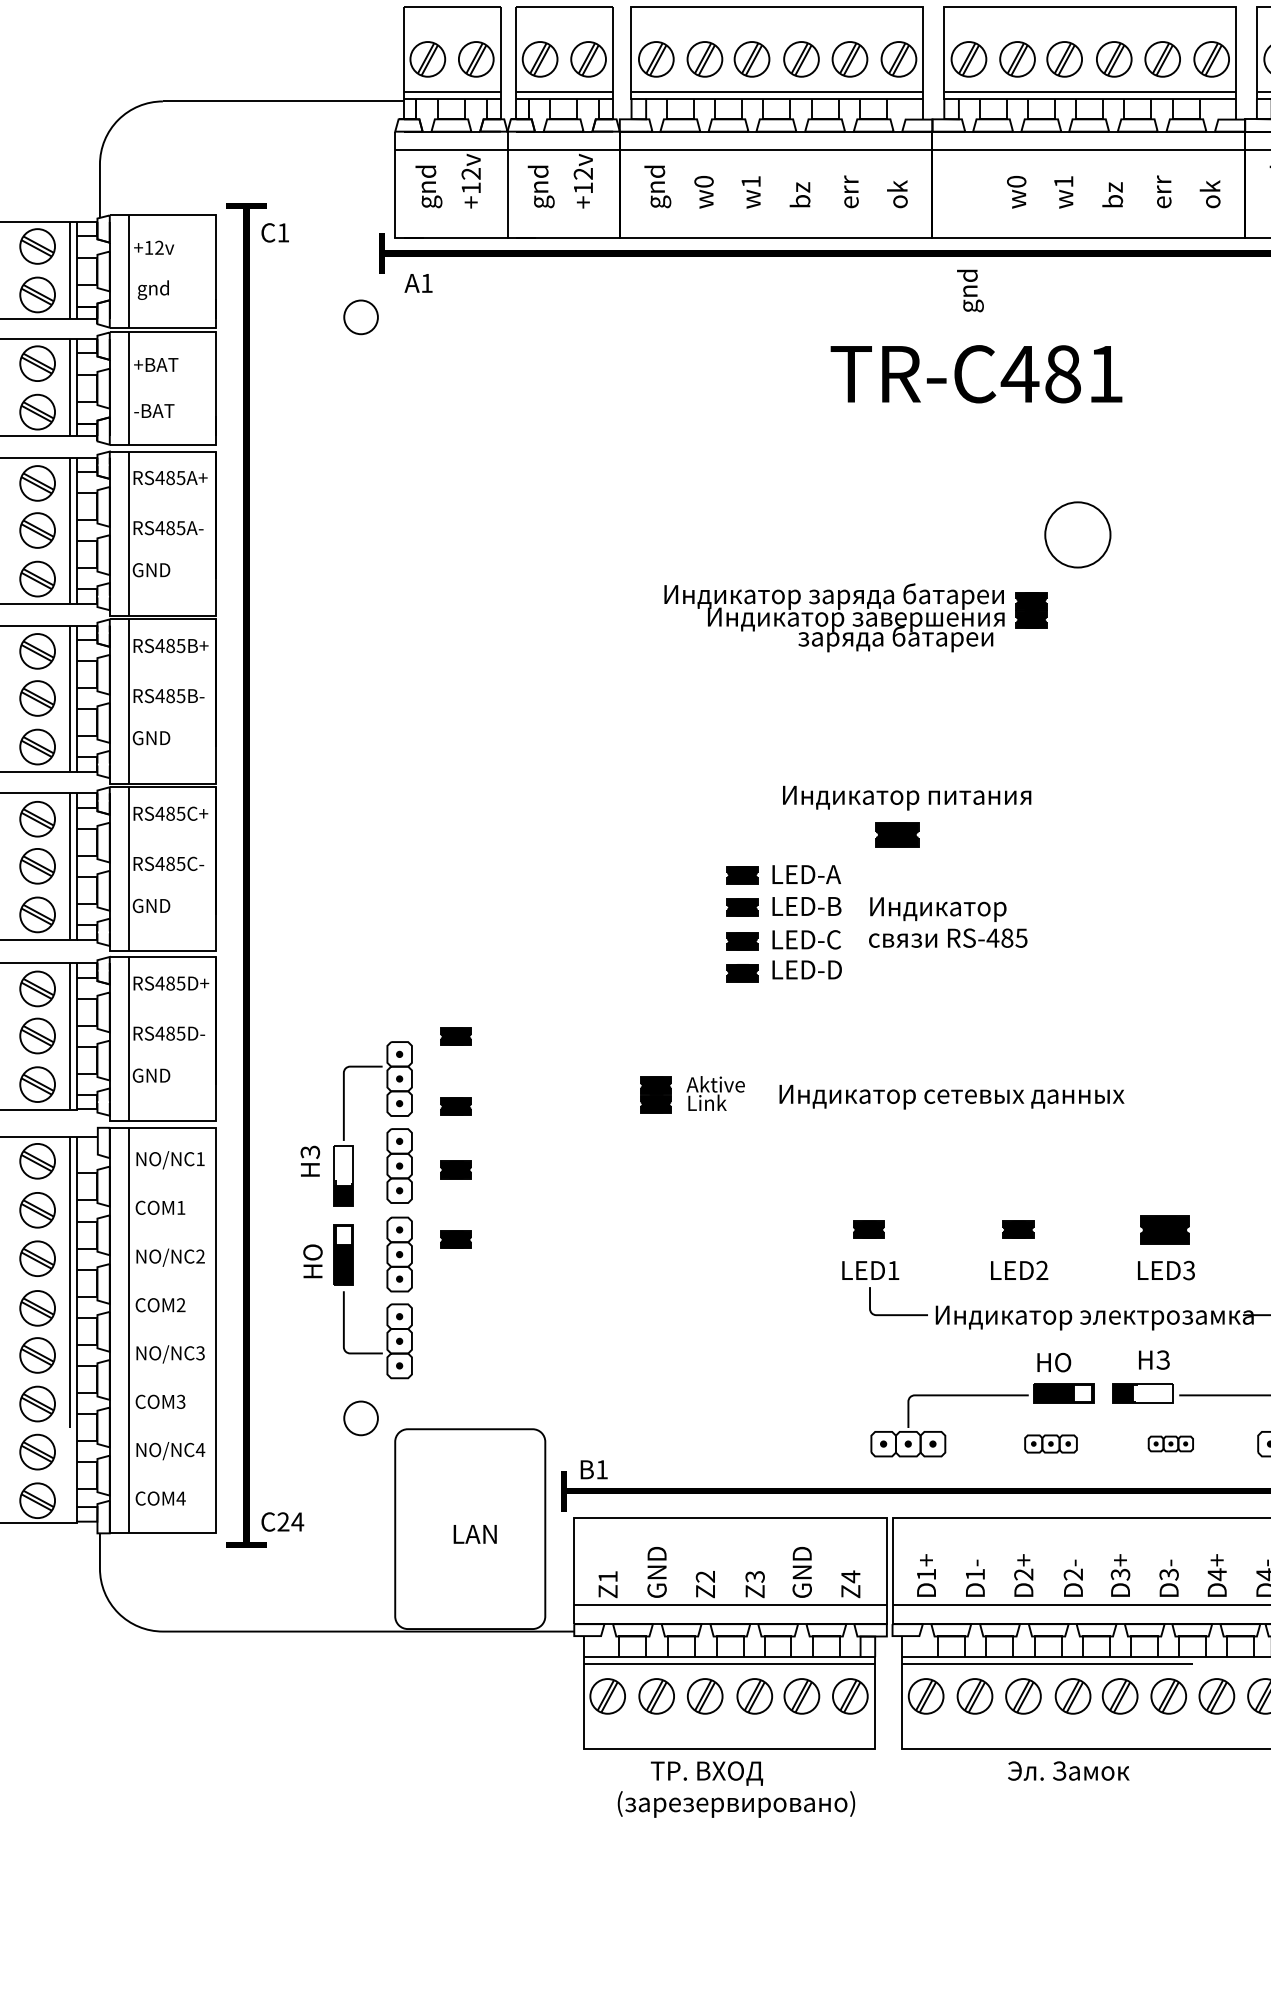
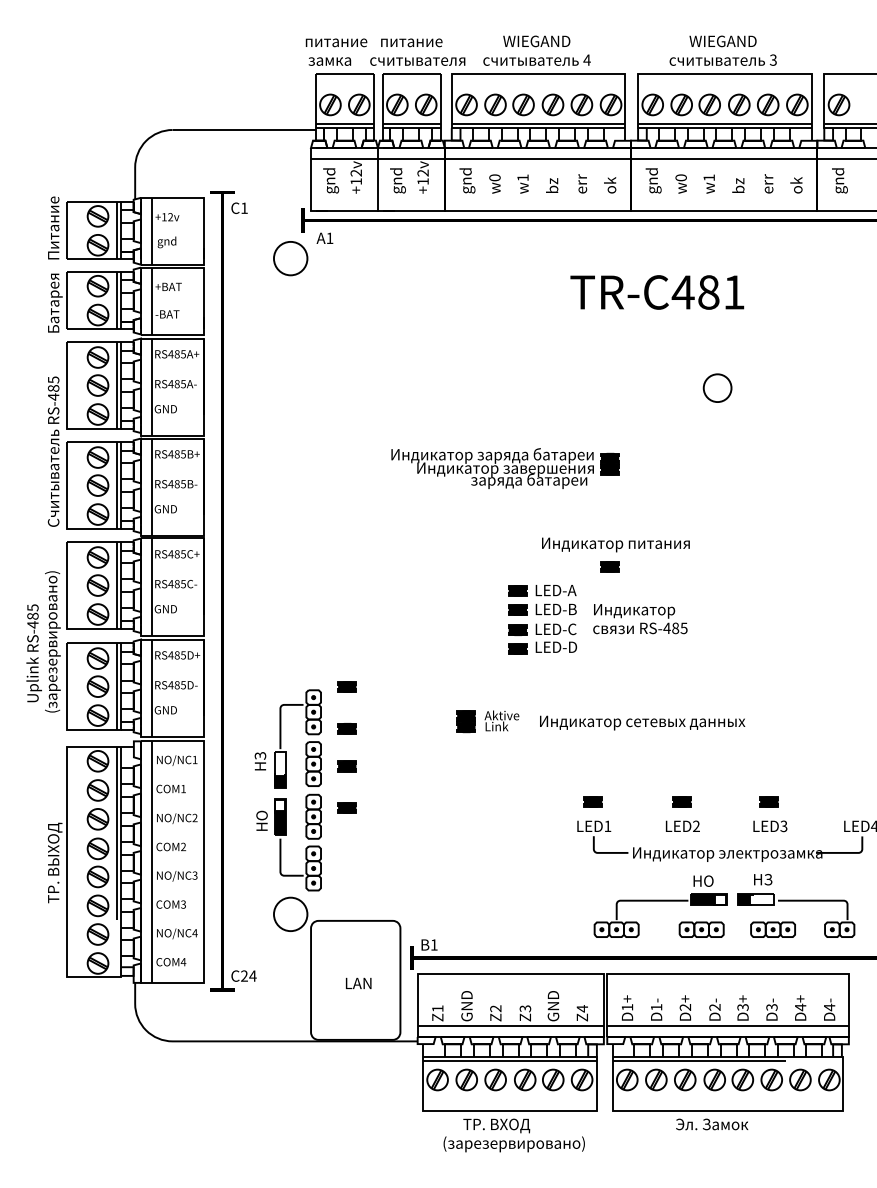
text: (970, 290) -> (653, 180), moved
circle: (360, 317) -> (290, 258), size x1.67
circle: (1077, 535) -> (717, 388), size x0.71
part: (856, 617) -> (505, 468), moved
part: (896, 834) -> (609, 566), size x0.71
part: (1163, 1228) -> (768, 801), size x0.62
circle: (360, 1418) -> (290, 914), size x1.67
part: (1050, 1443) -> (701, 929), size x1.43
part: (1169, 1443) -> (772, 929), size x1.67

